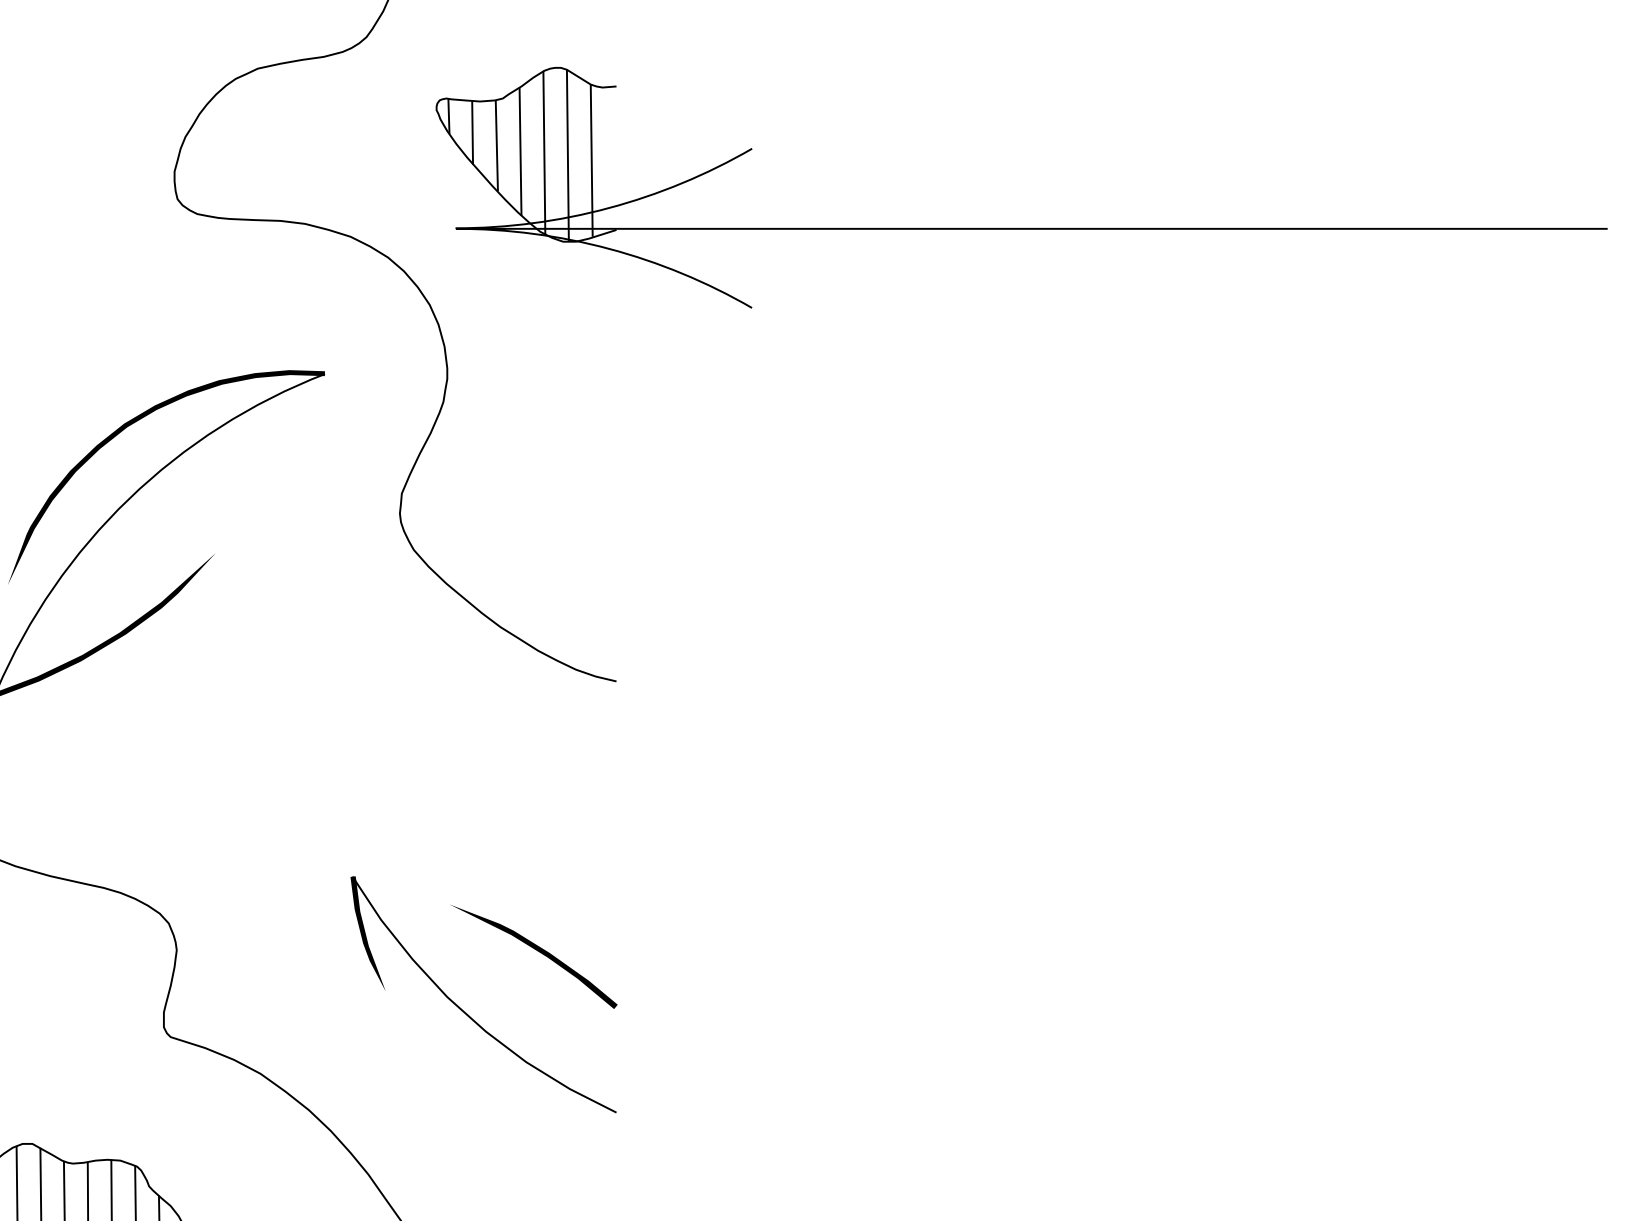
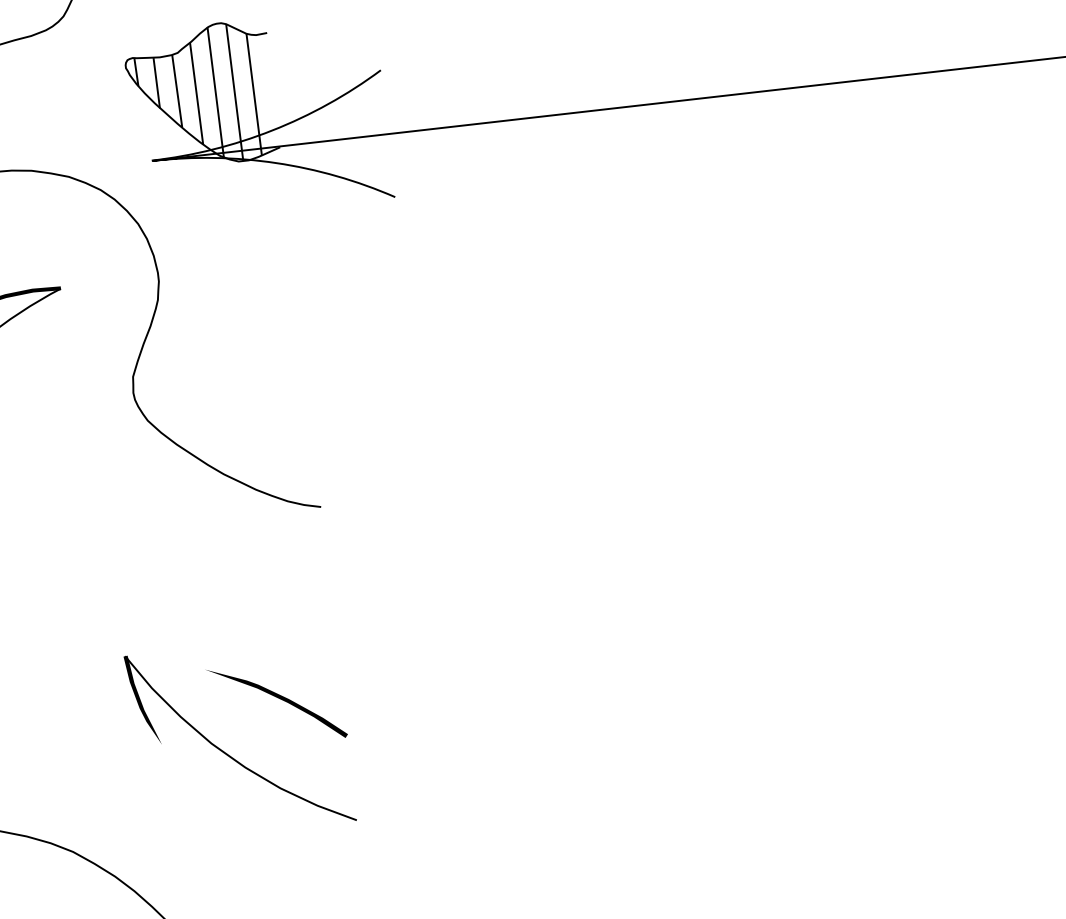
part: (466, 1012) -> (228, 754), moved

